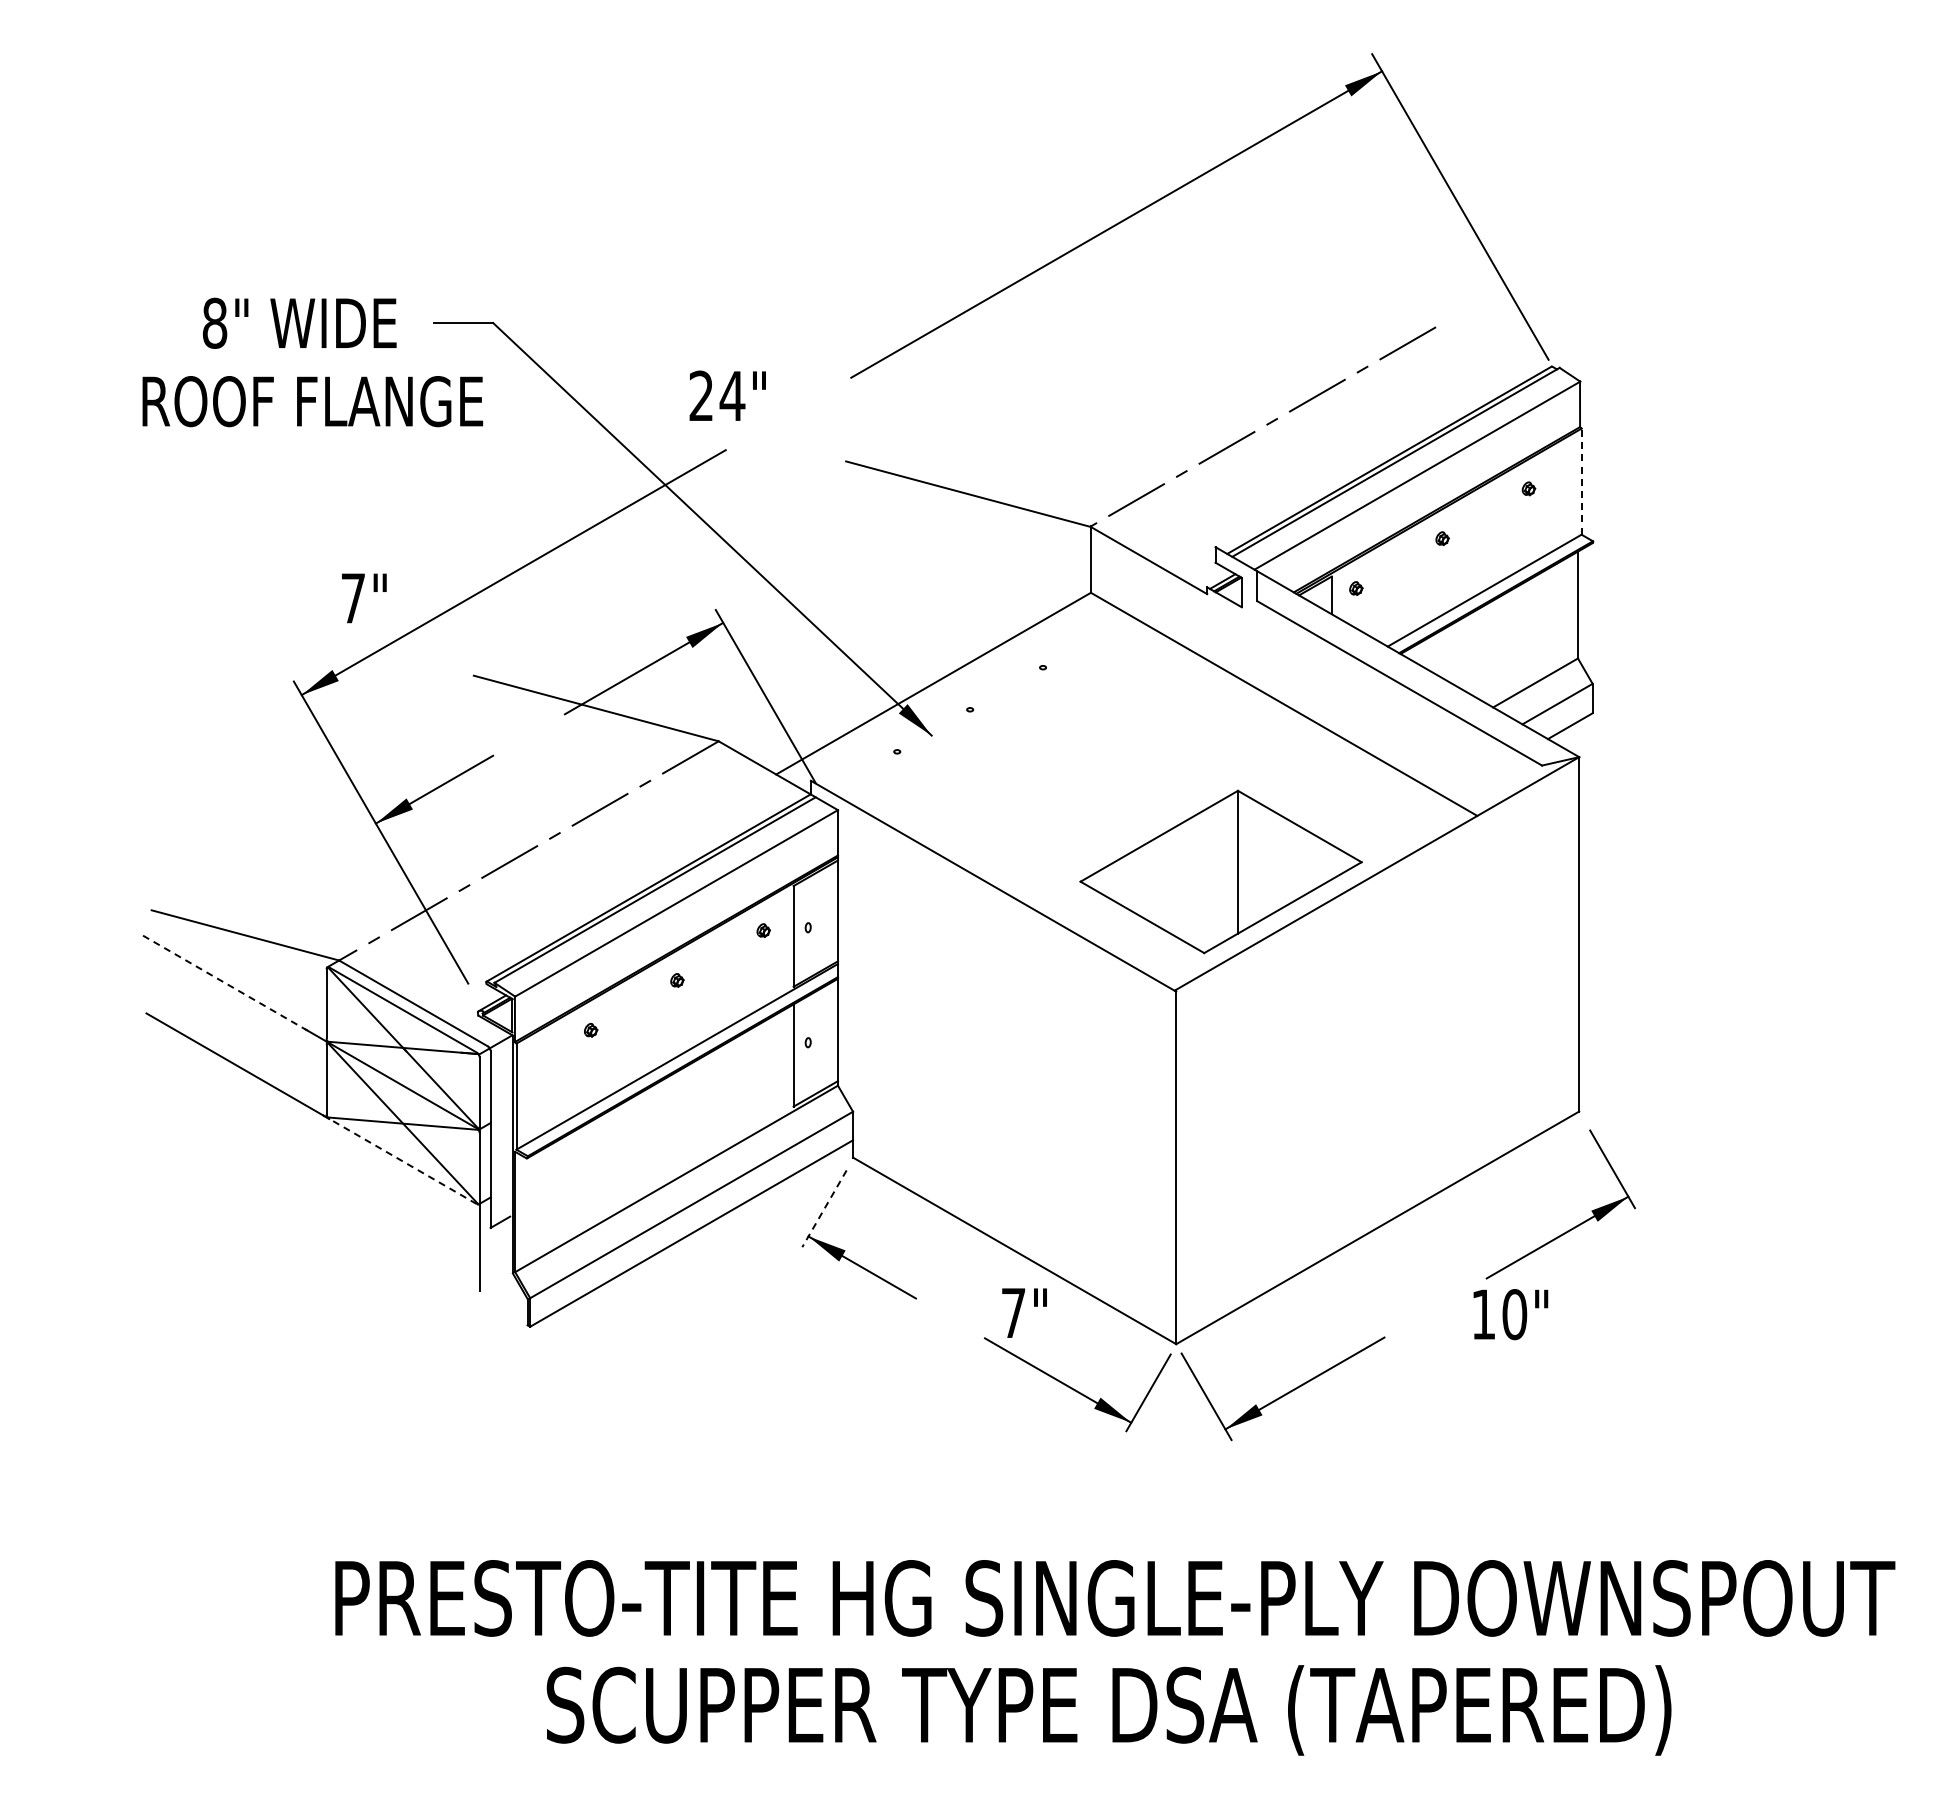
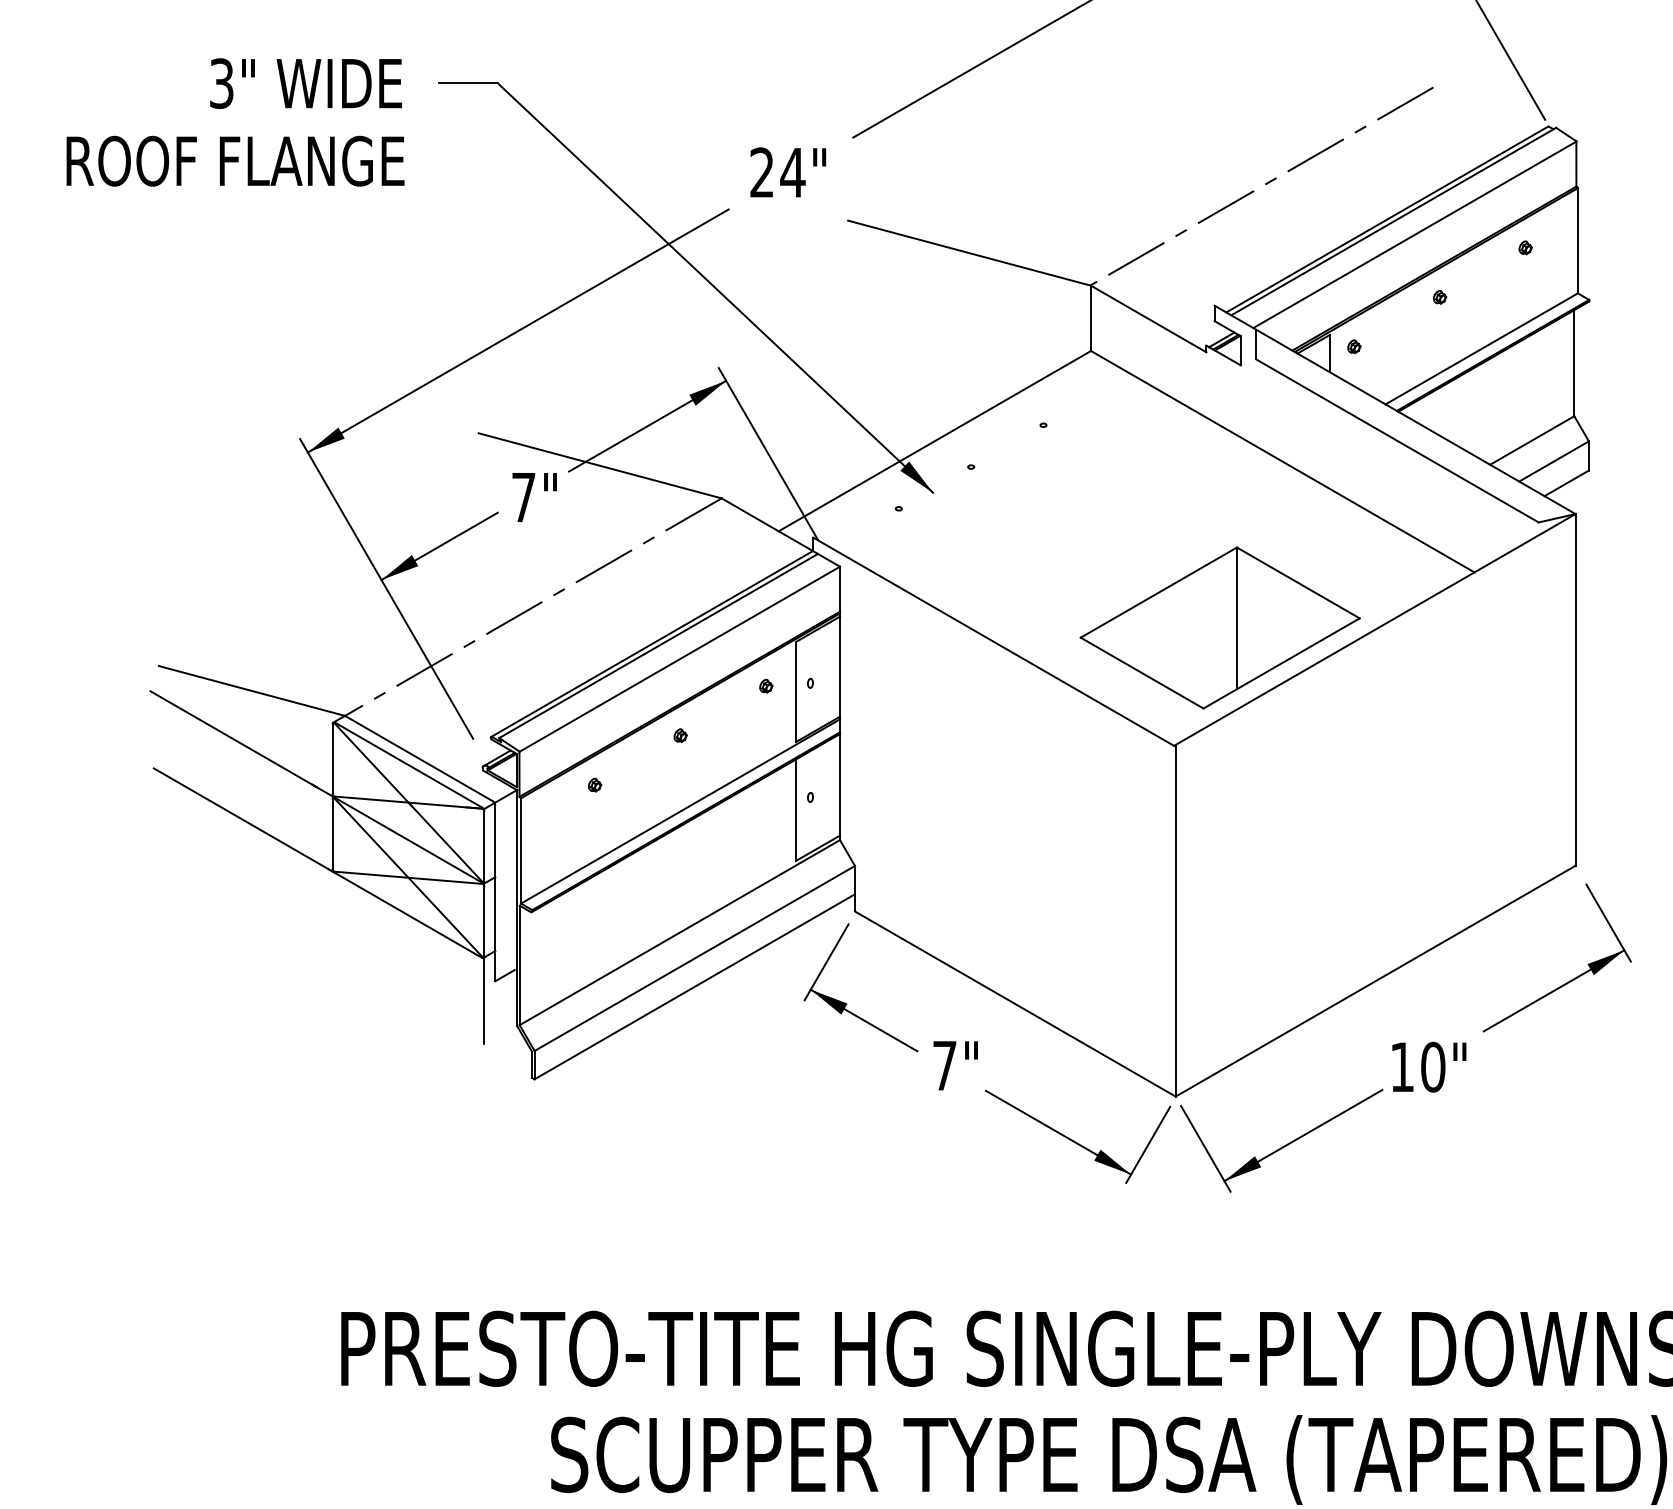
text: (214, 322) -> (221, 82), 8" -> 3"
text: (727, 395) -> (787, 172), moved
text: (312, 401) -> (235, 161), moved
line: (1581, 481) -> (1577, 240), dashed -> solid
text: (364, 598) -> (534, 497), moved
line: (226, 984) -> (233, 739), dashed -> solid
line: (400, 1159) -> (405, 913), dashed -> solid
line: (824, 1209) -> (826, 962), dashed -> solid
text: (1024, 1312) -> (955, 1065), moved
text: (1510, 1314) -> (1428, 1067), moved

